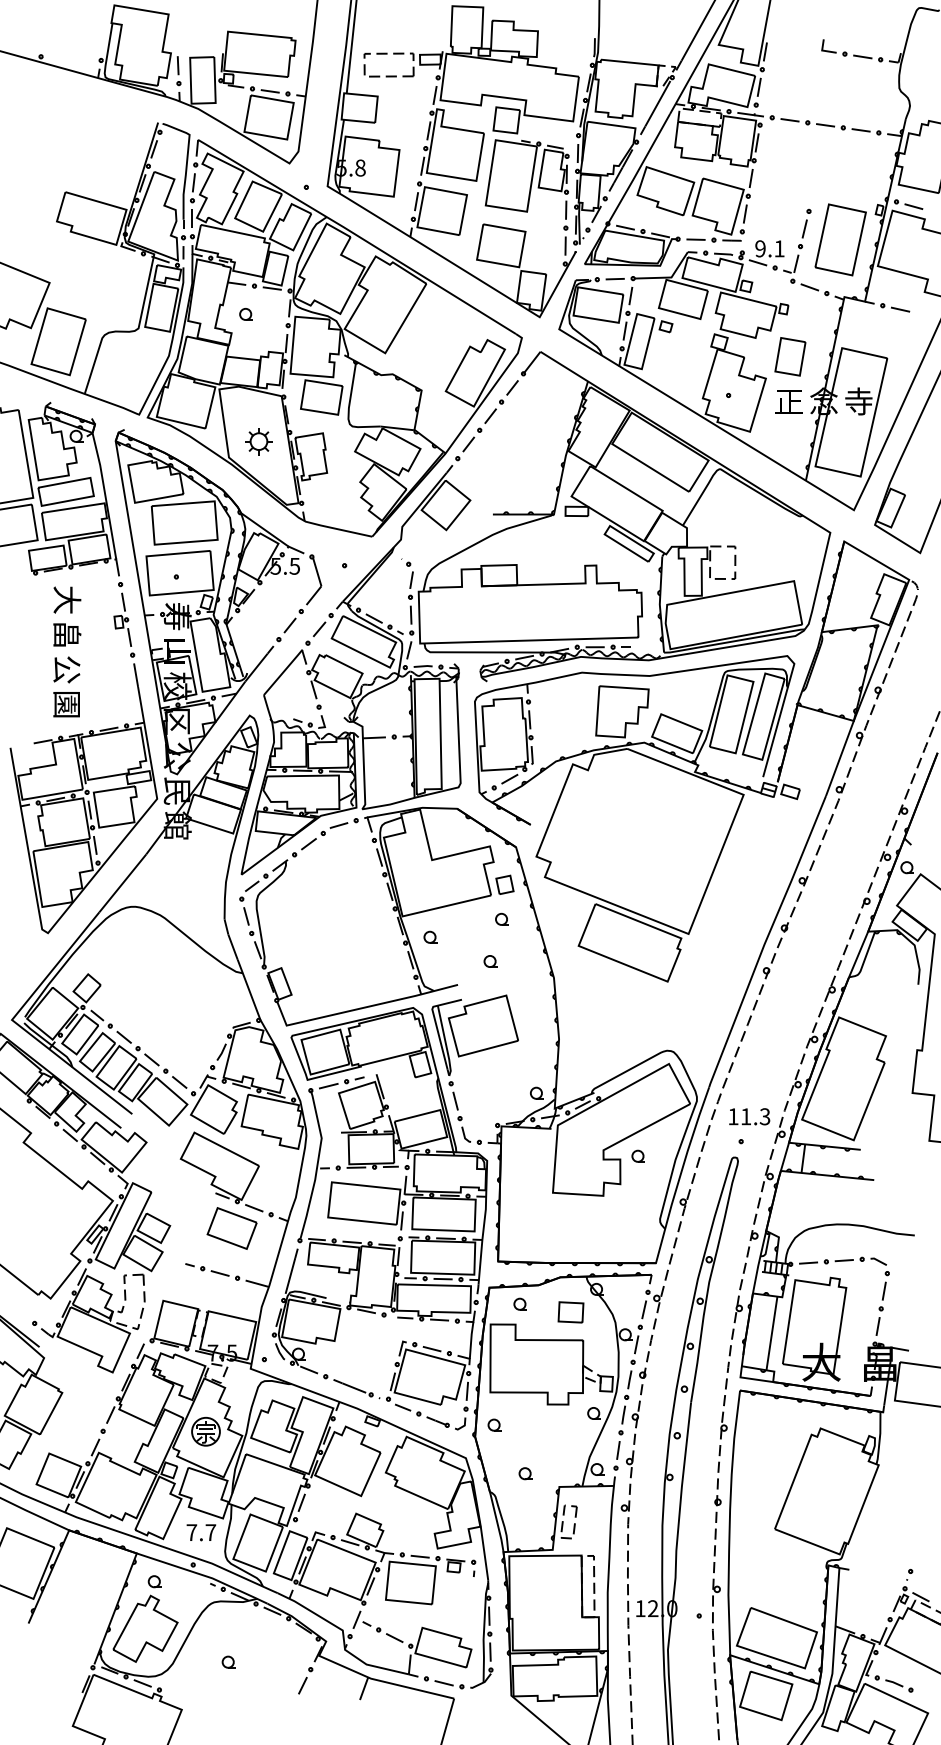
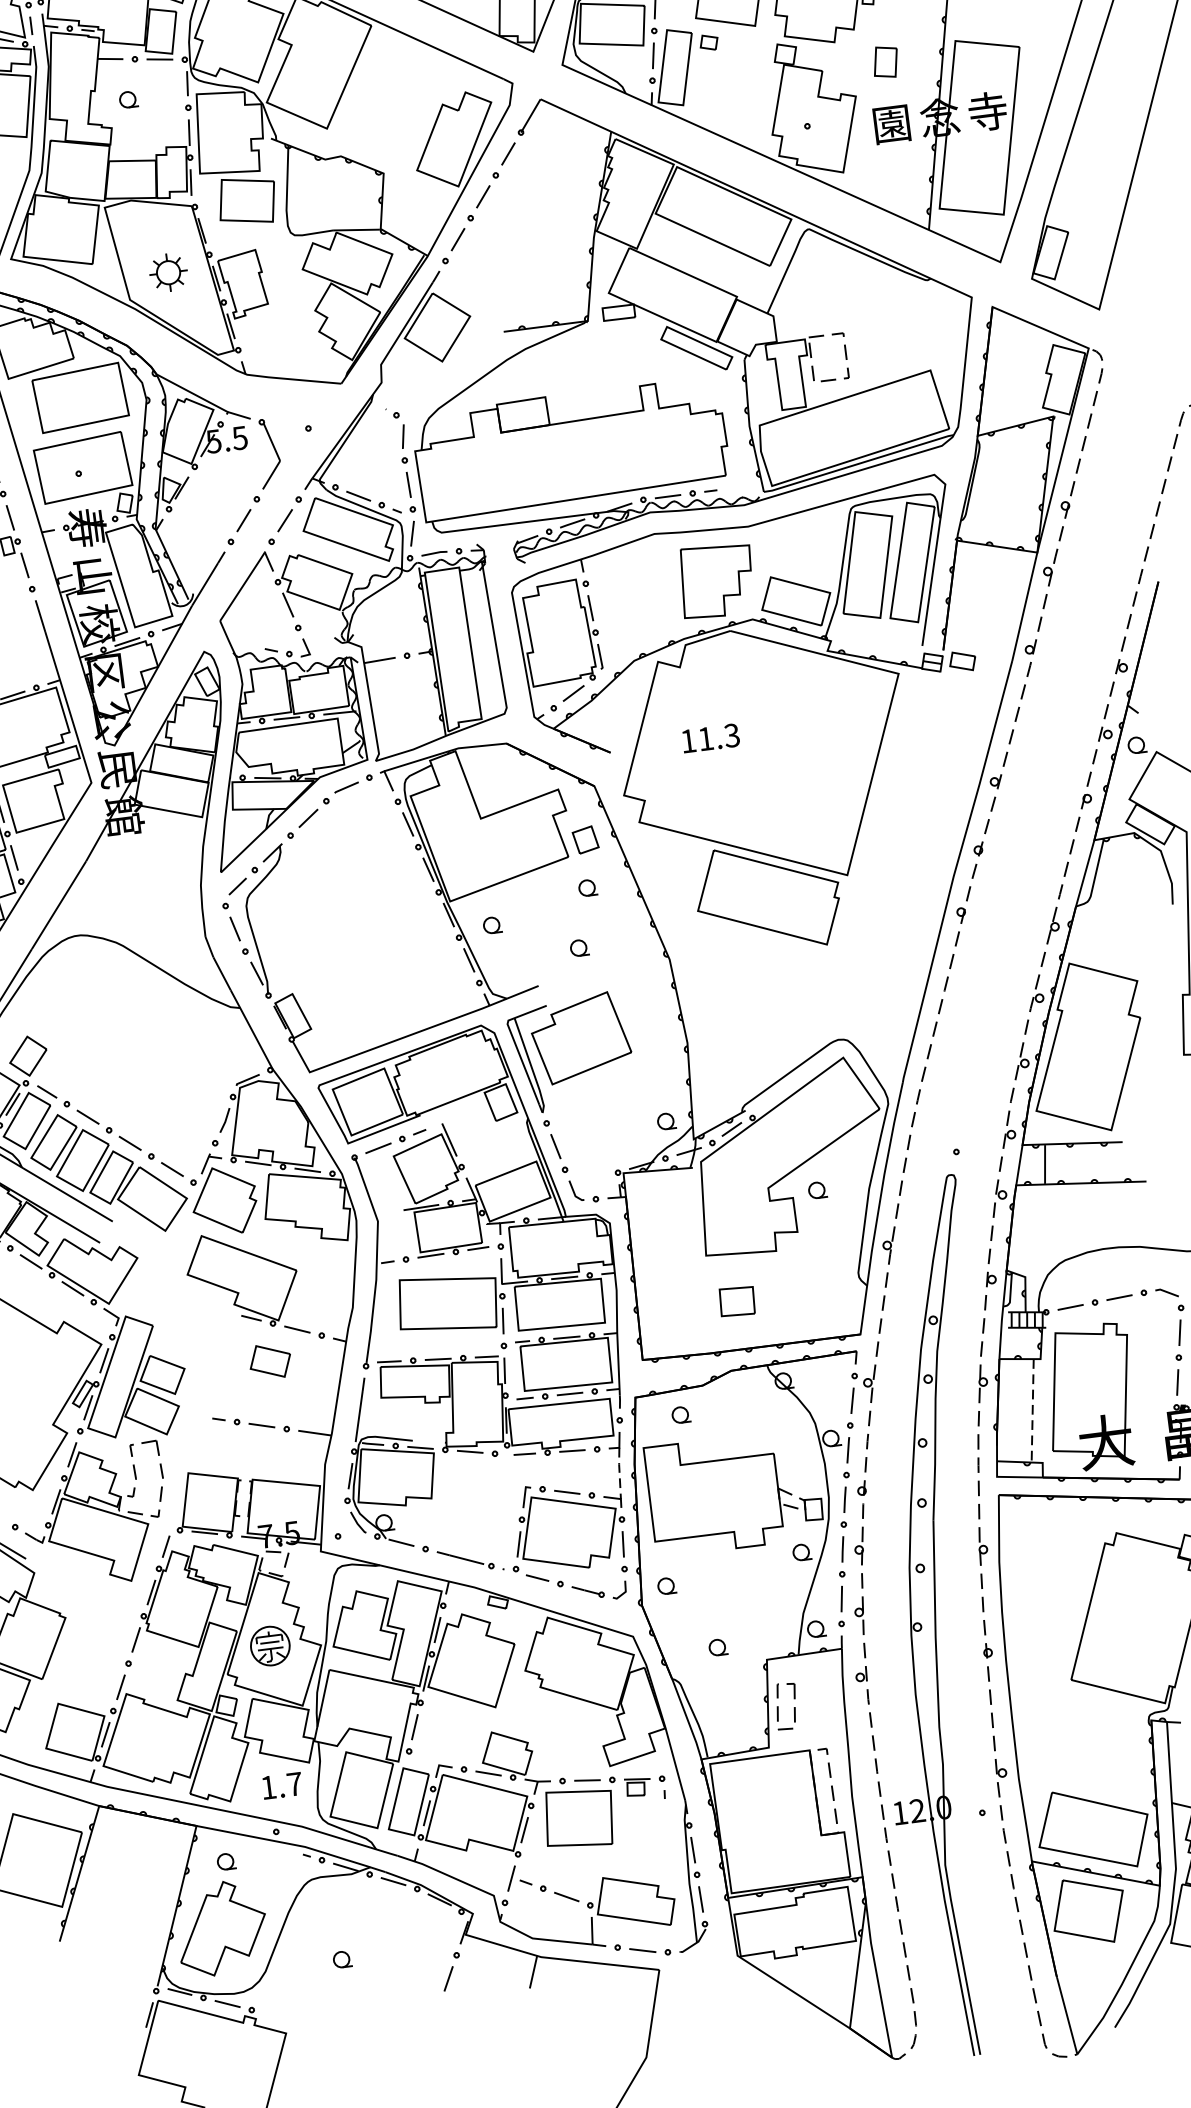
part: (790, 356) -> (885, 61), size x0.6
text: (788, 401) -> (890, 123), 正 -> 園
text: (749, 1116) -> (710, 737), moved
part: (231, 1228) -> (269, 1361), size x0.6
part: (570, 1312) -> (736, 1301), moved
line: (771, 1333) -> (1032, 1410), solid -> dashed
line: (471, 1340) -> (619, 1473), solid -> dashed
text: (191, 1532) -> (268, 1787), 7.7 -> 1.7

